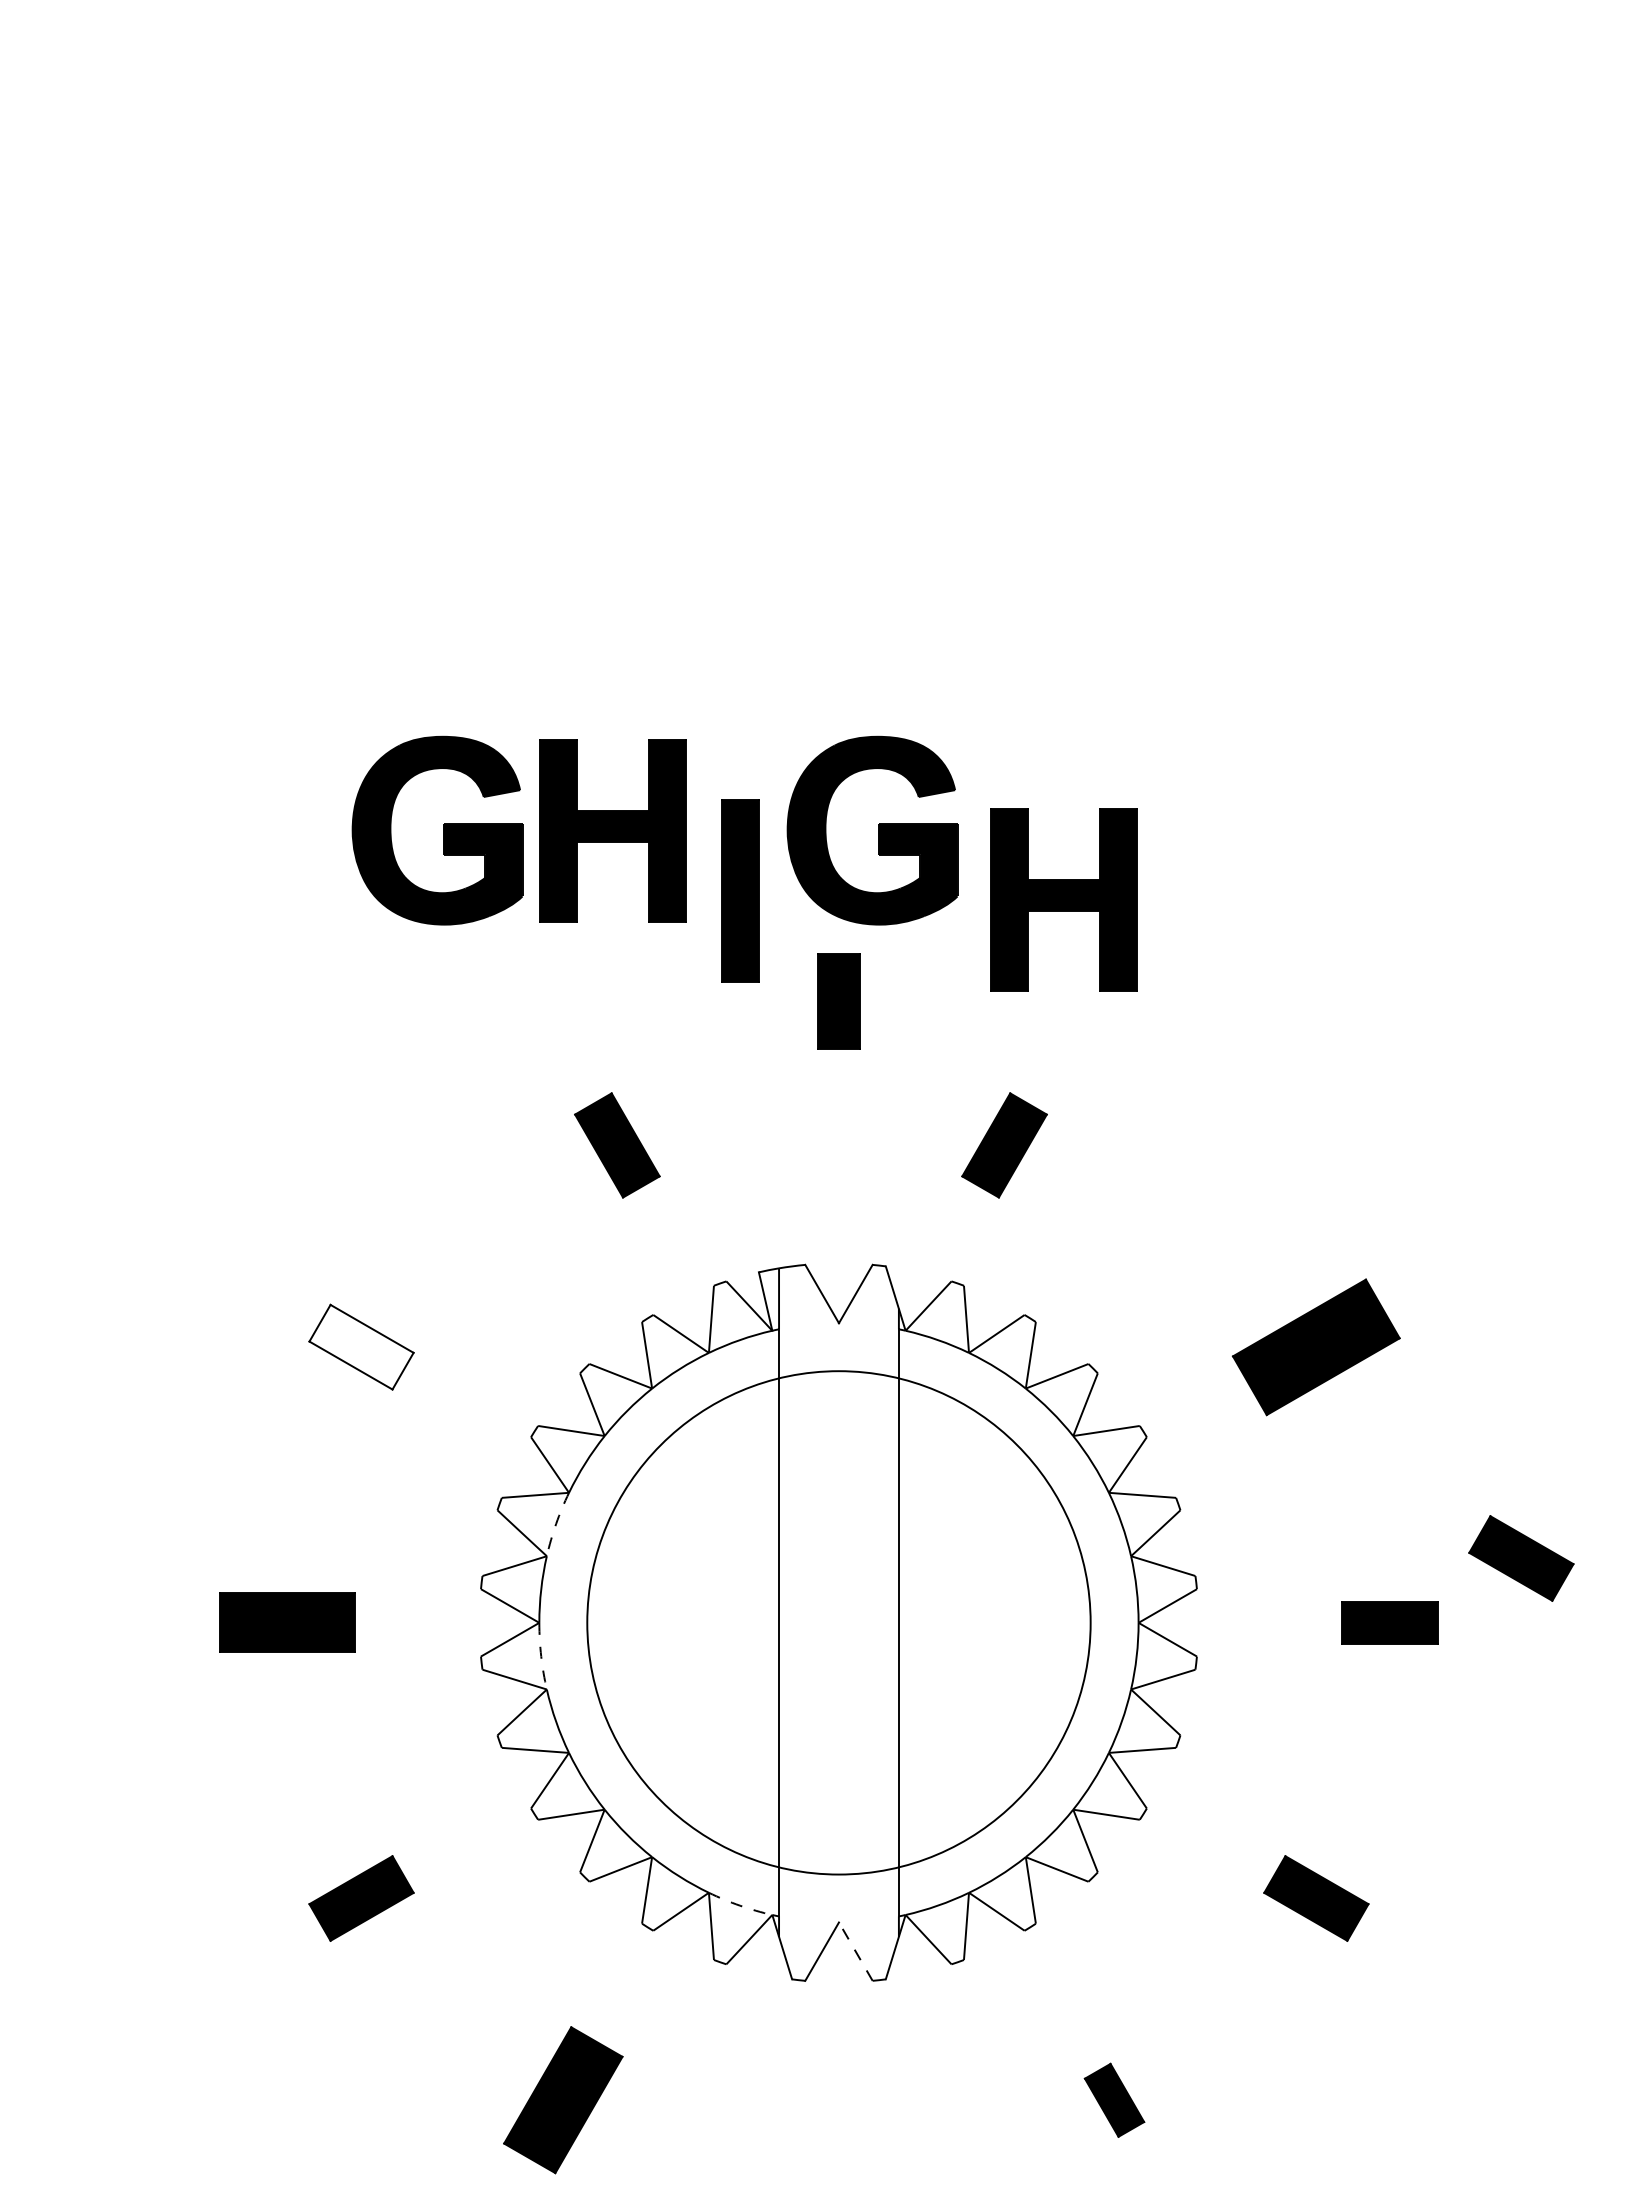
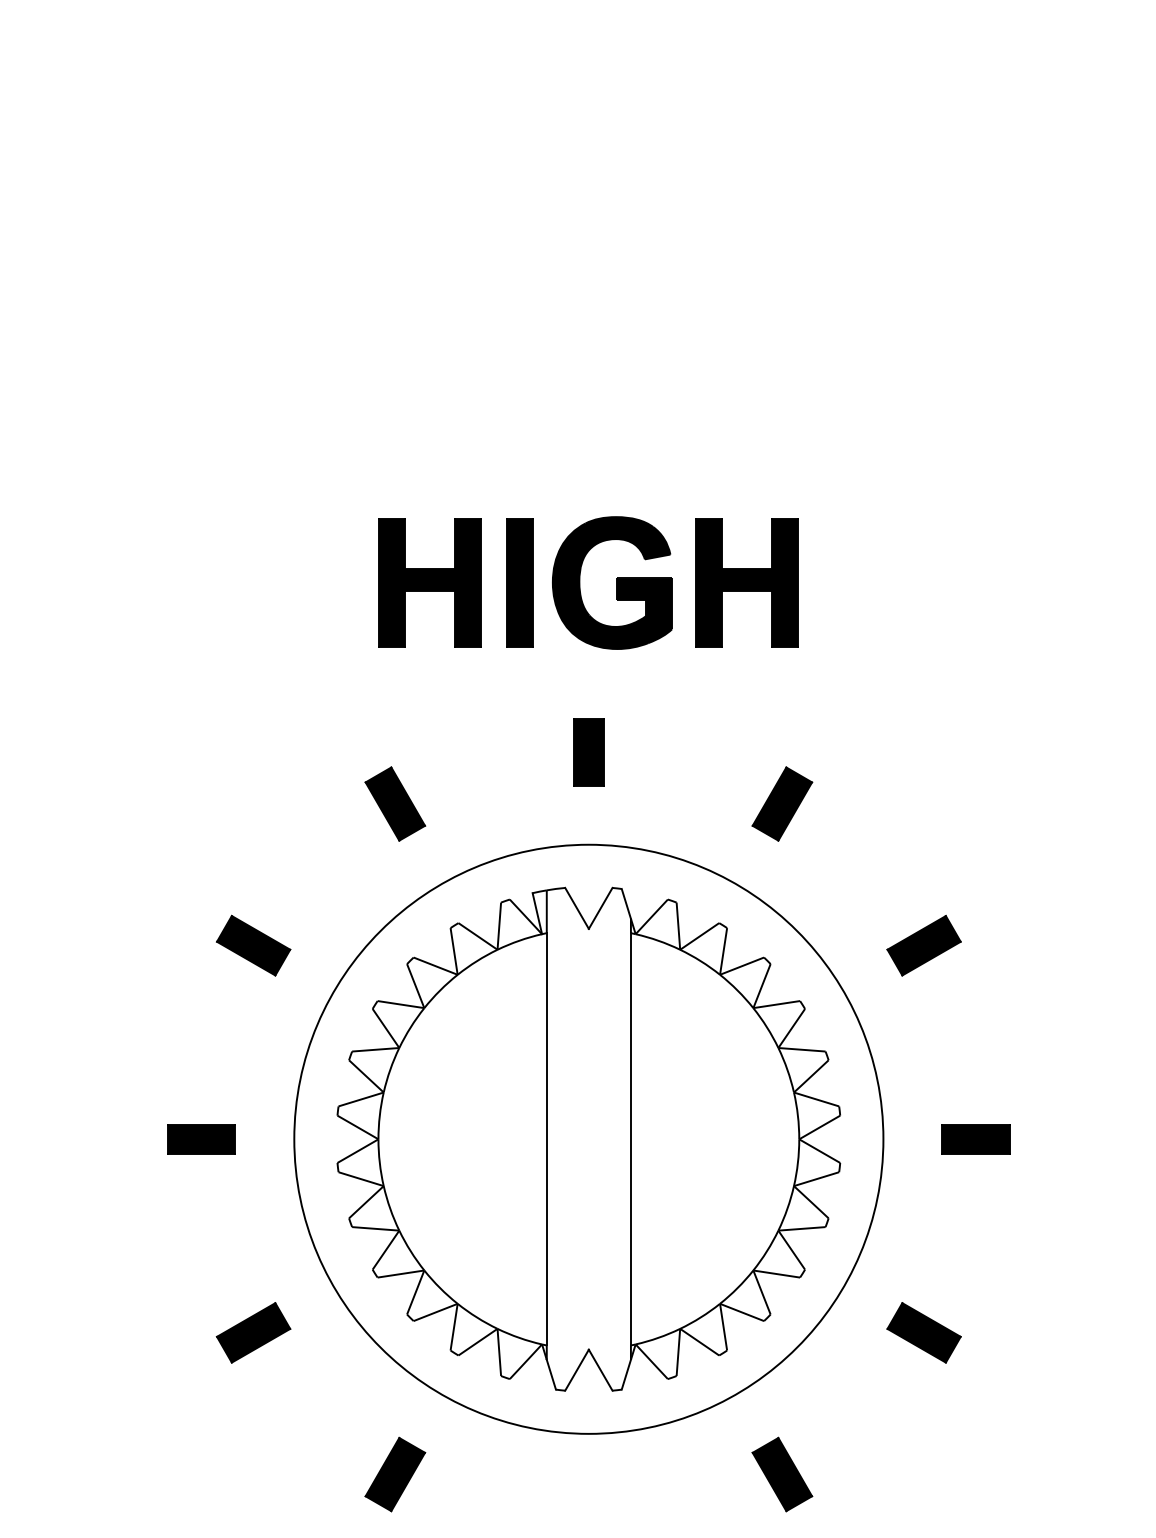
part: (437, 830) -> (306, 582), removed
part: (740, 890) -> (519, 582), moved
part: (1063, 899) -> (746, 582), moved
part: (838, 1001) -> (588, 752), moved
part: (617, 1145) -> (395, 804), moved
part: (1004, 1145) -> (782, 804), moved
fill: (361, 1346) -> (253, 945), added
part: (1316, 1346) -> (924, 945), size x0.62
arc: (556, 1523) -> (390, 1069), dashed -> solid
part: (1521, 1558) -> (1068, 1094), removed
part: (287, 1622) -> (201, 1139), size x0.71
circle: (838, 1622) -> (588, 1139), size x1.67
arc: (541, 1656) -> (379, 1162), dashed -> solid
arc: (740, 1905) -> (519, 1337), dashed -> solid
line: (855, 1951) -> (600, 1370), dashed -> solid
part: (563, 2100) -> (395, 1474), size x0.71
part: (1114, 2100) -> (782, 1474), size x1.43

